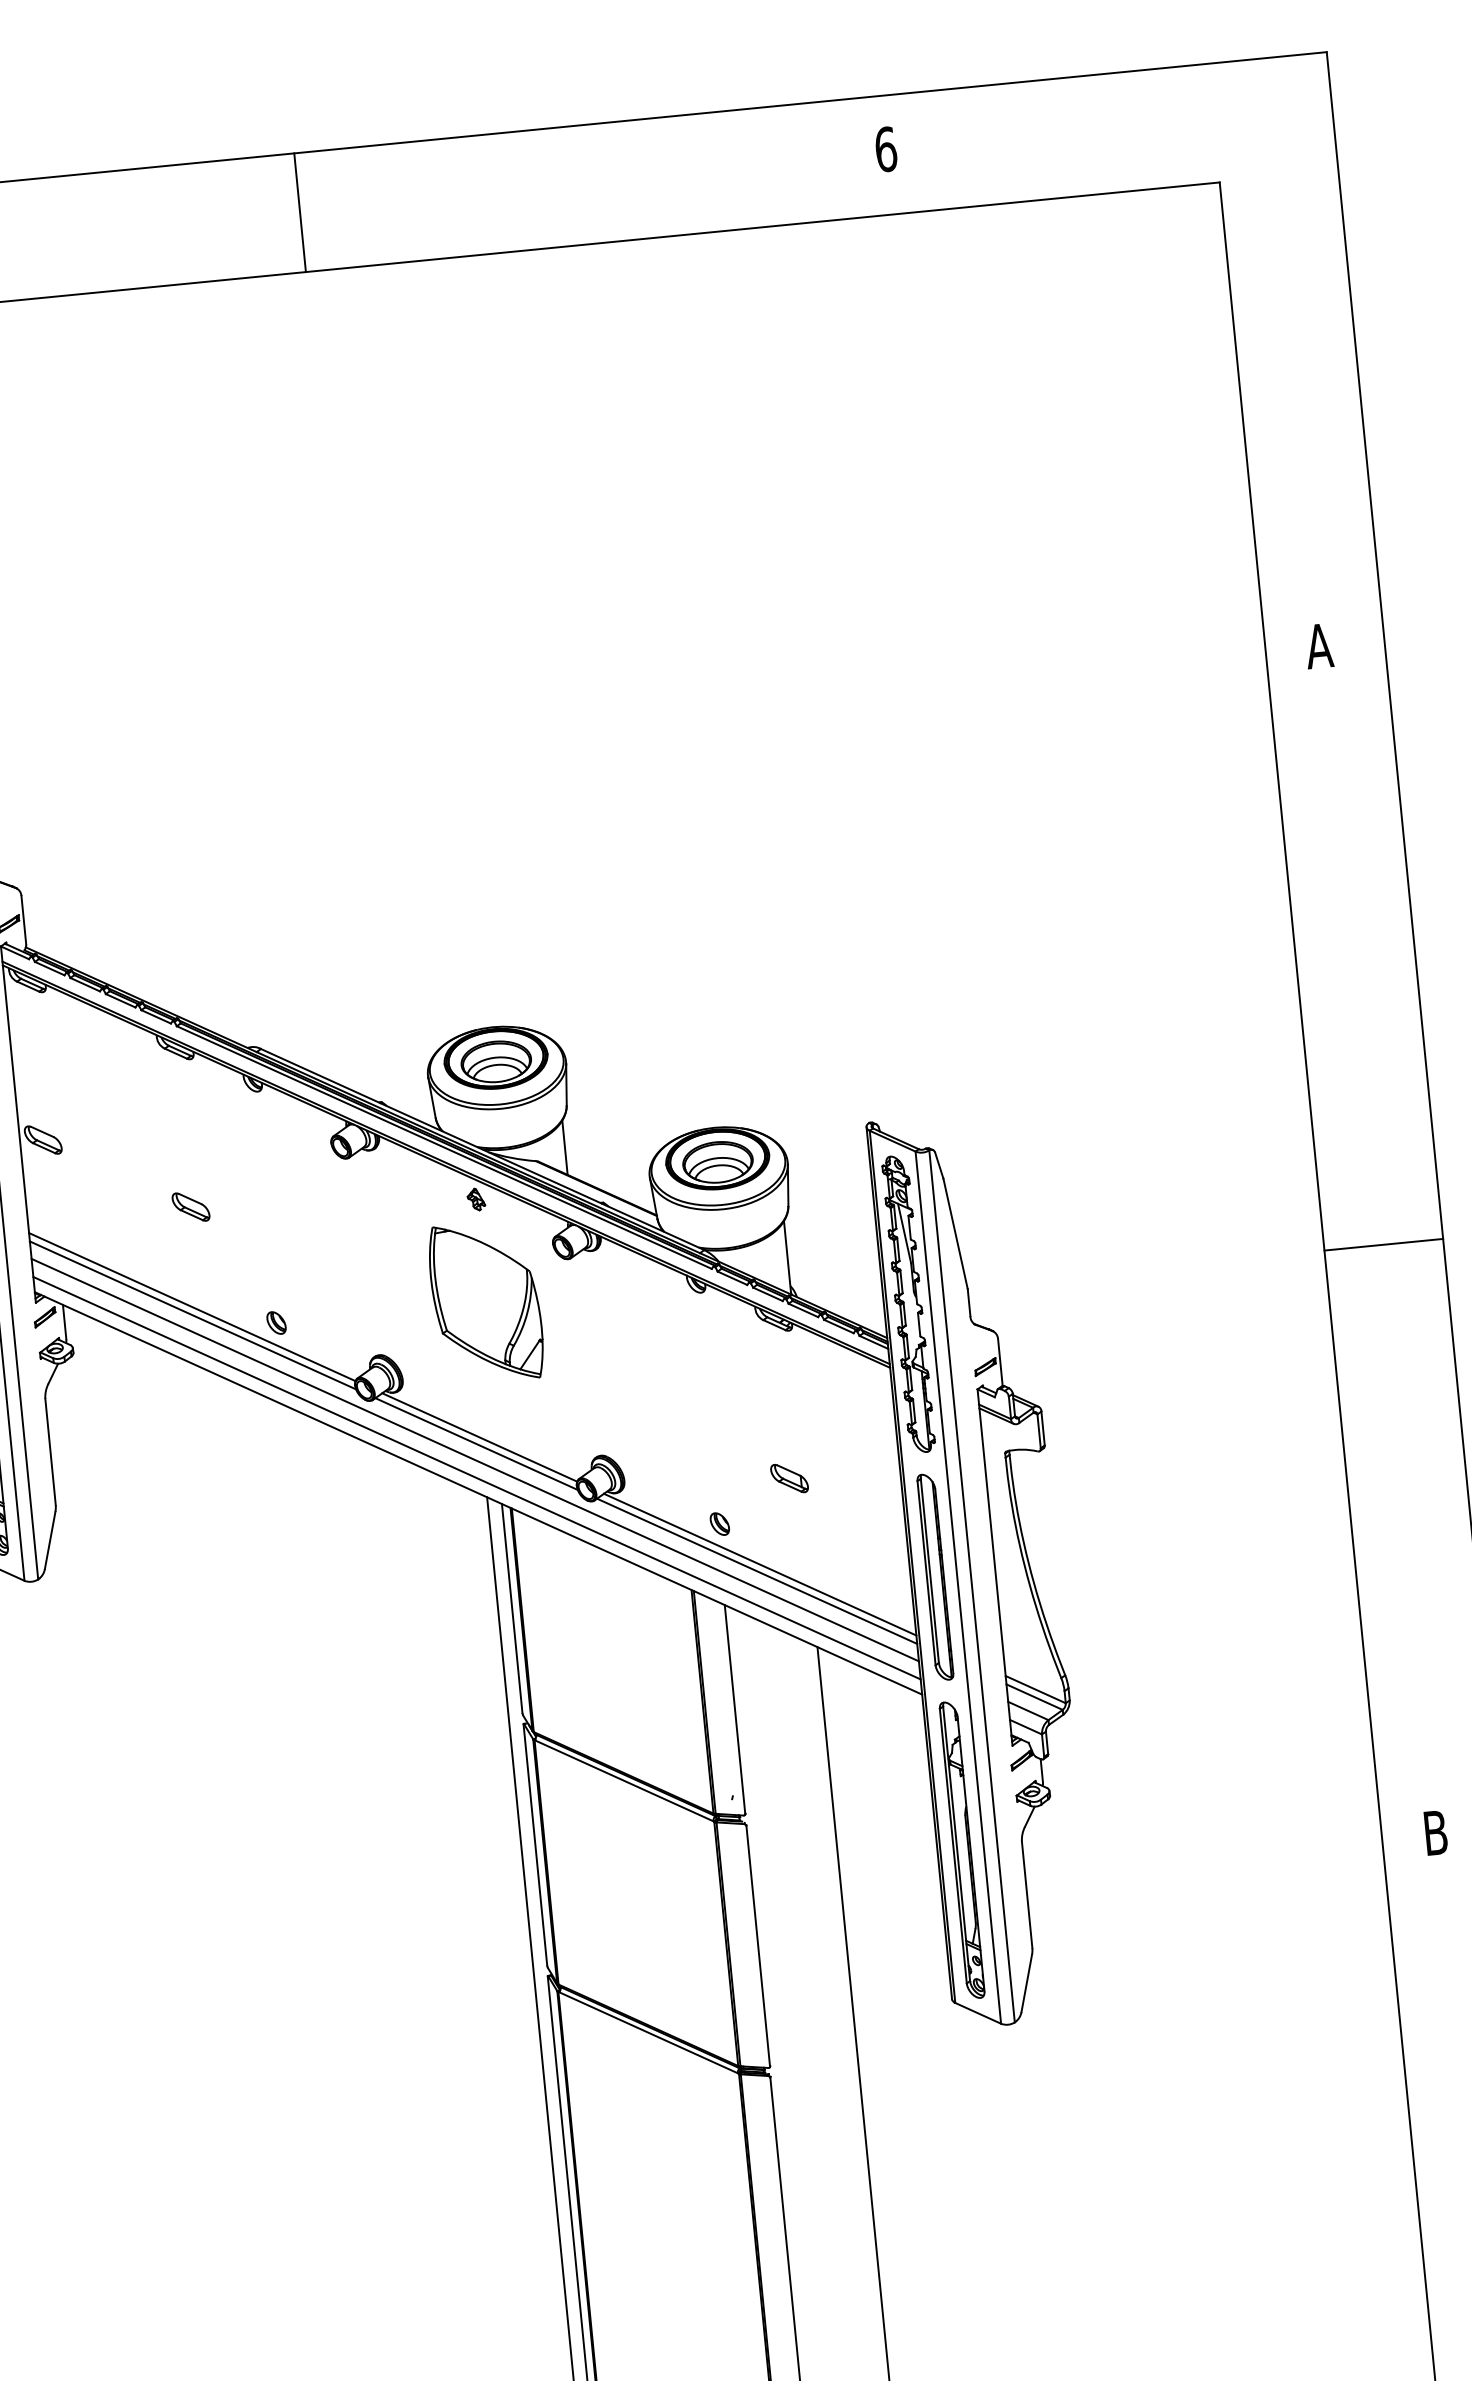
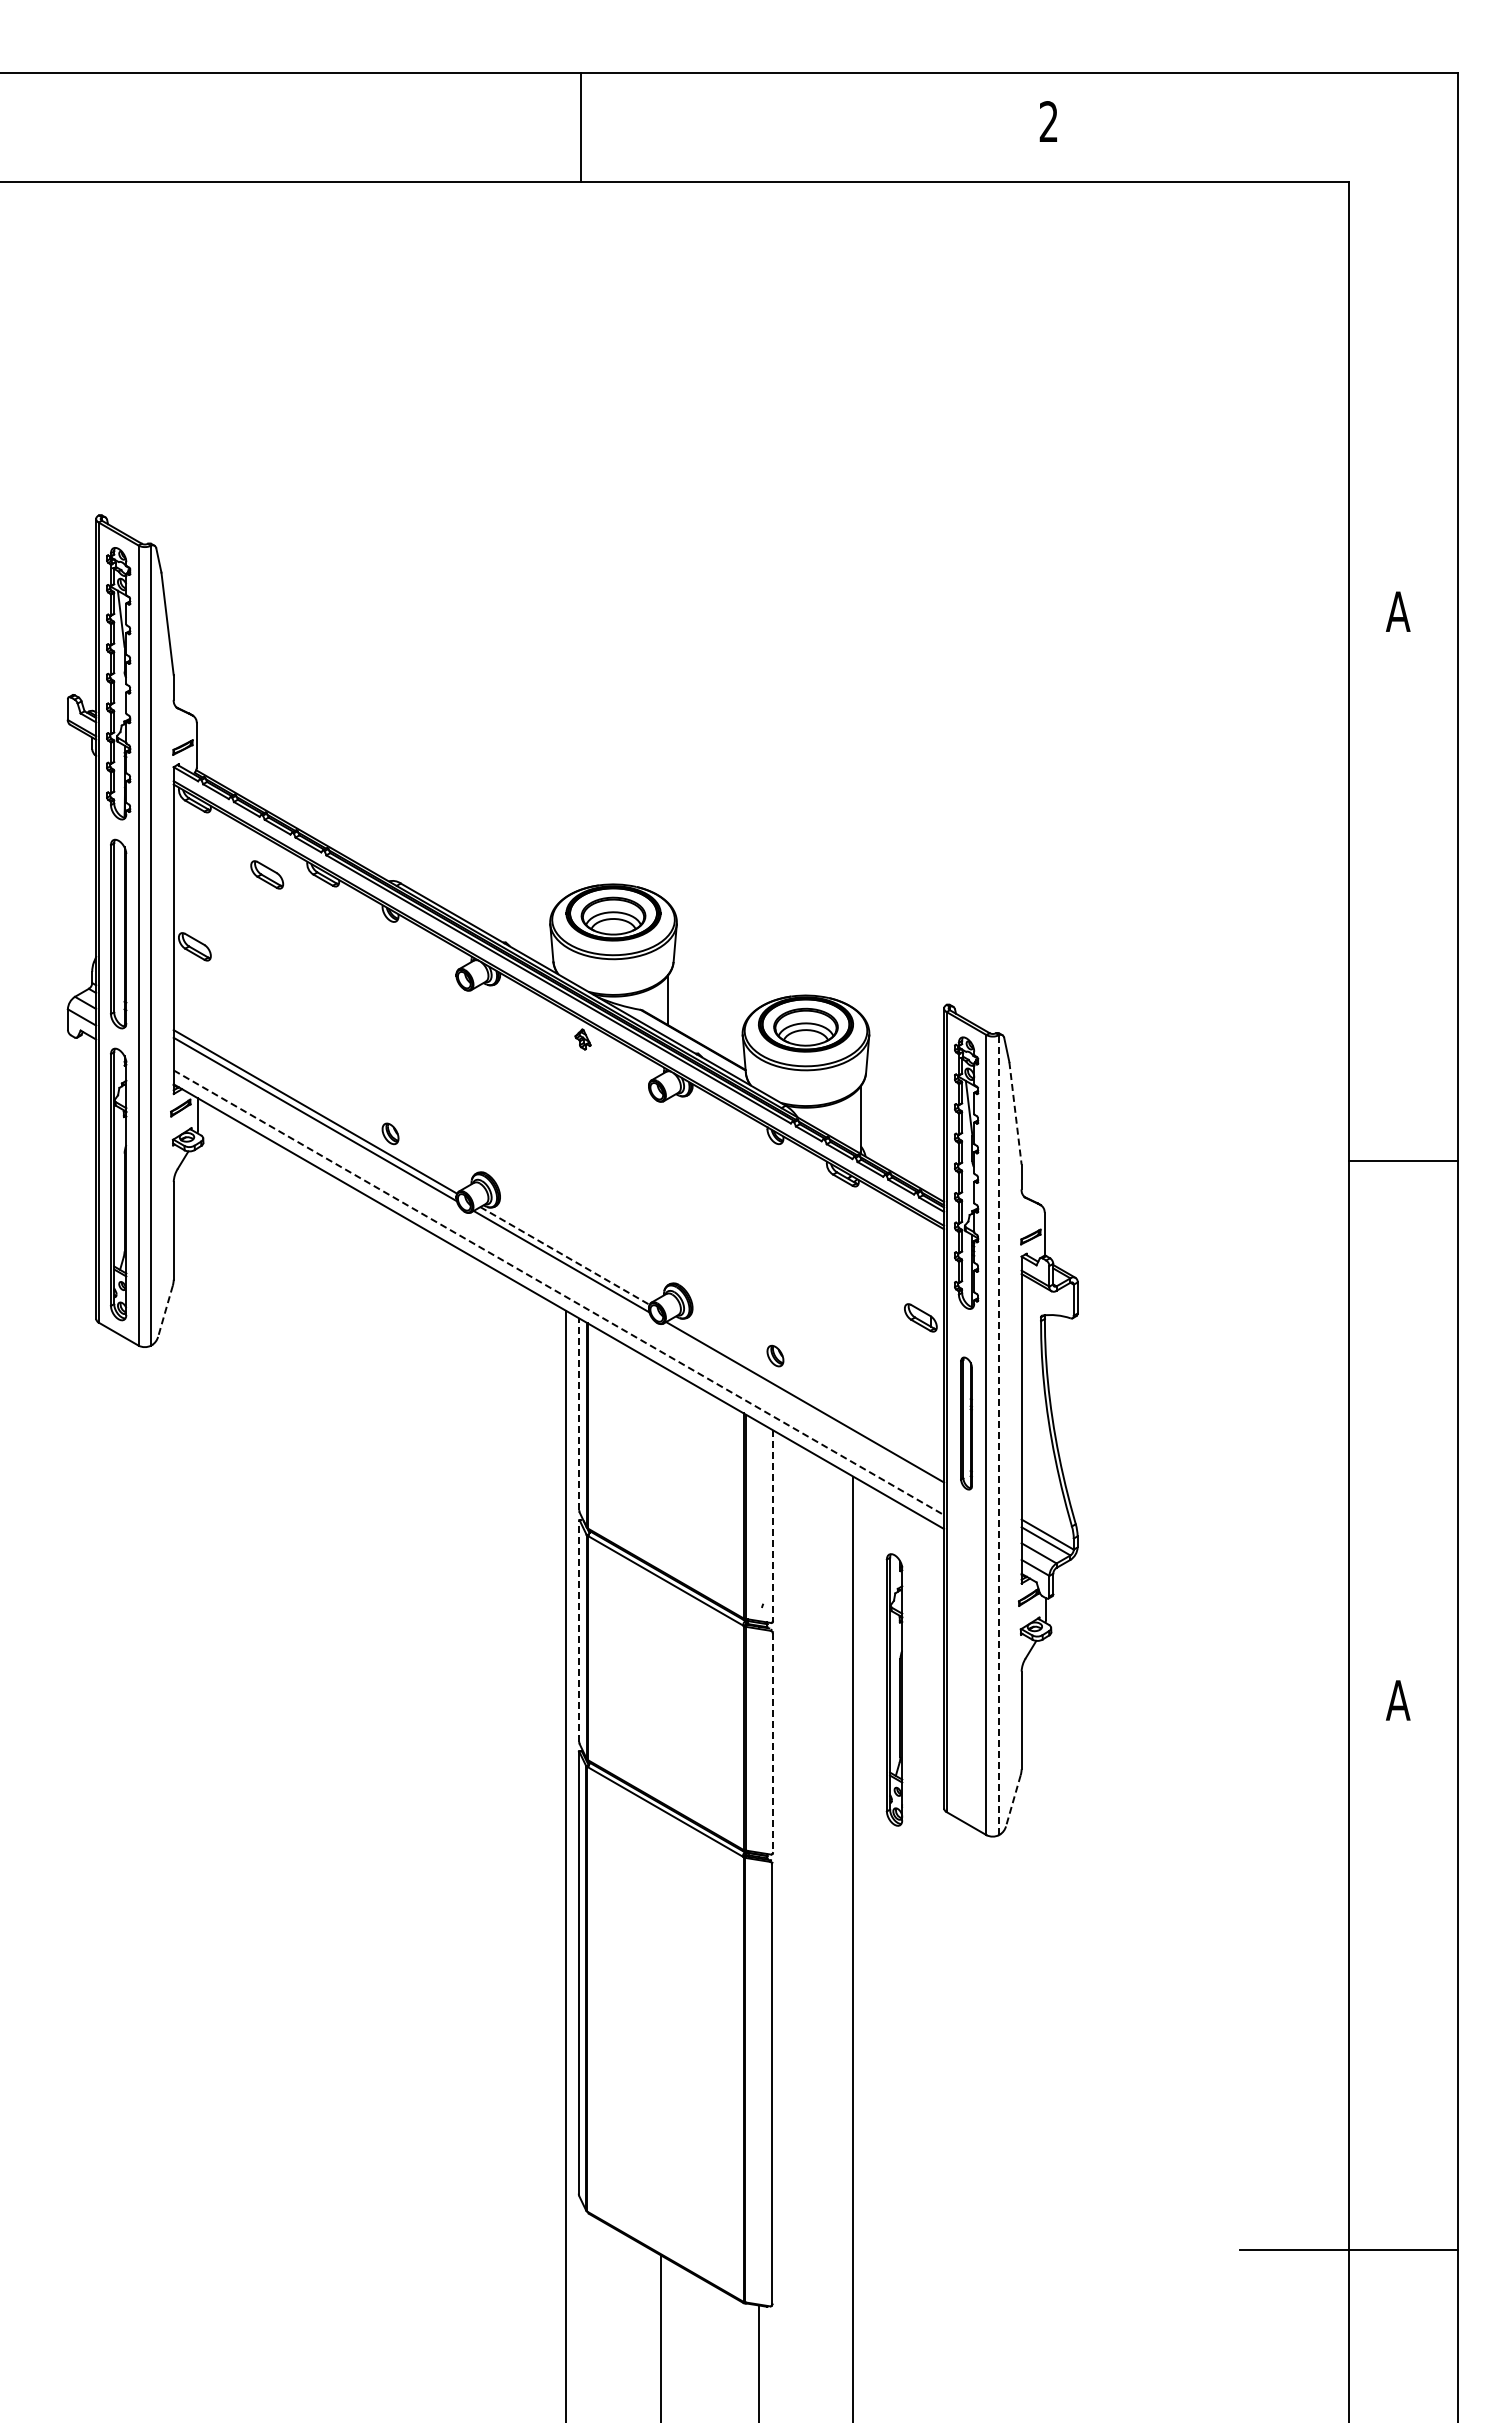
text: (885, 149) -> (1048, 121), 6 -> 2
line: (299, 212) -> (580, 126), moved
part: (191, 1206) -> (267, 874), moved
line: (955, 1234) -> (1015, 1113), solid -> dashed
part: (485, 1302) -> (582, 1133), removed
line: (479, 1437) -> (564, 1255), solid -> dashed
line: (474, 1459) -> (558, 1275), removed
line: (476, 1477) -> (558, 1292), solid -> dashed
part: (789, 1478) -> (920, 1317), moved
line: (50, 1540) -> (165, 1311), solid -> dashed
line: (760, 1564) -> (808, 1396), removed
part: (935, 1577) -> (966, 1423), size x0.7
line: (972, 1586) -> (999, 1435), solid -> dashed
line: (512, 1608) -> (579, 1414), solid -> dashed
line: (734, 1709) -> (772, 1525), solid -> dashed
text: (1435, 1832) -> (1398, 1700), B -> A
line: (535, 1844) -> (579, 1630), solid -> dashed
part: (962, 1849) -> (894, 1689), moved
line: (758, 1946) -> (772, 1743), solid -> dashed
line: (1026, 1983) -> (1013, 1800), solid -> dashed

